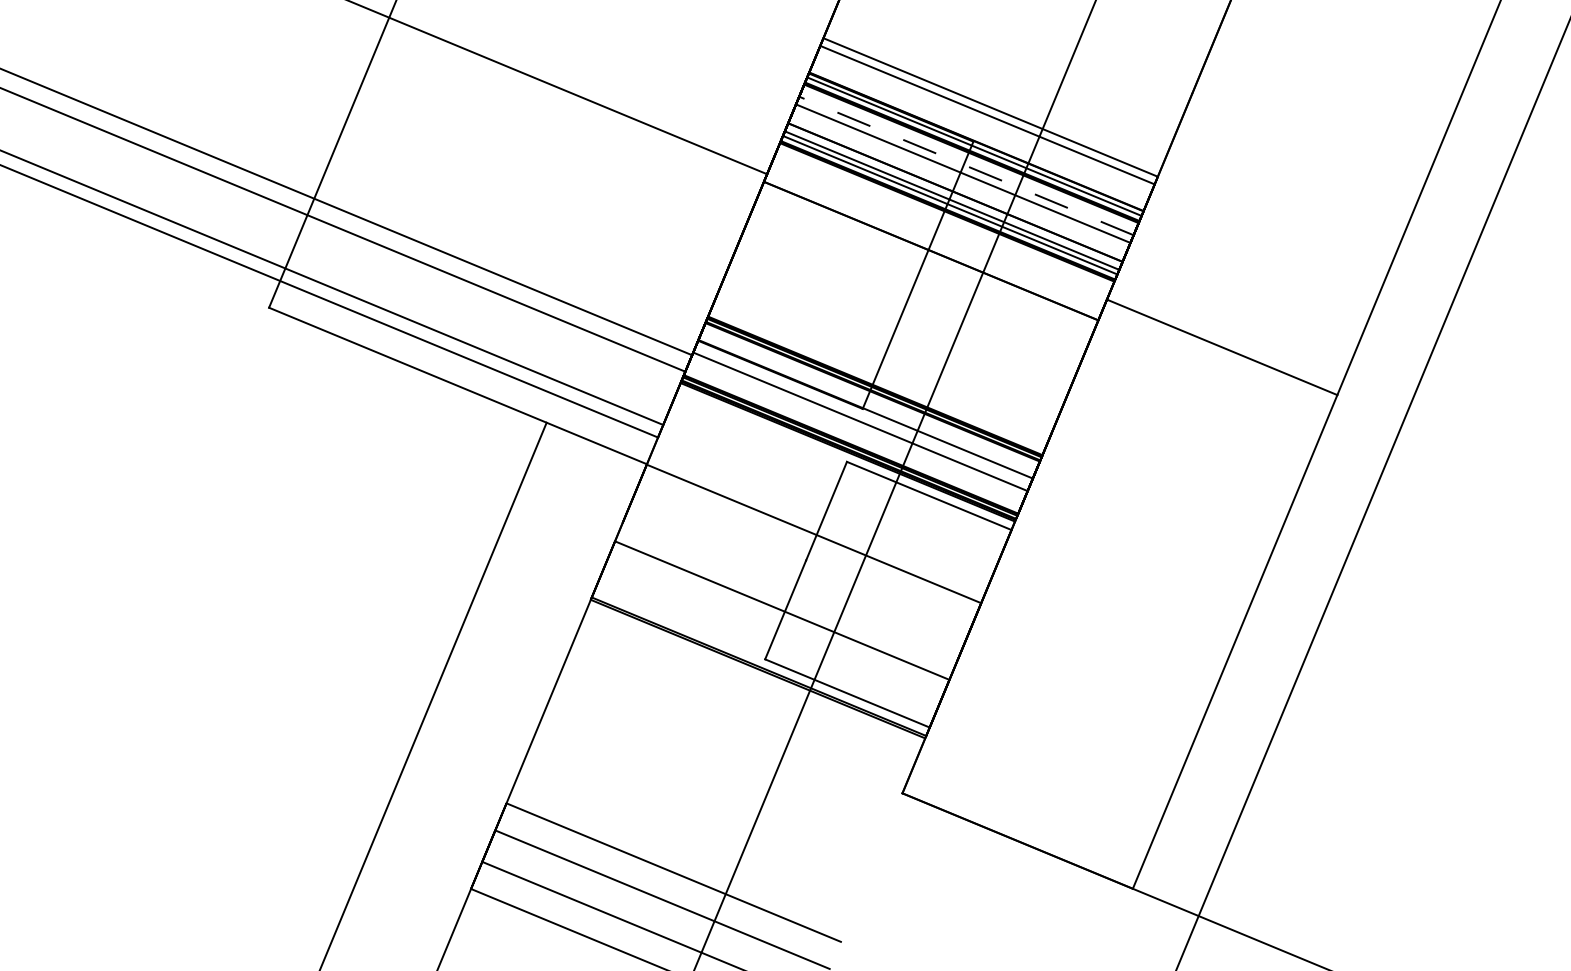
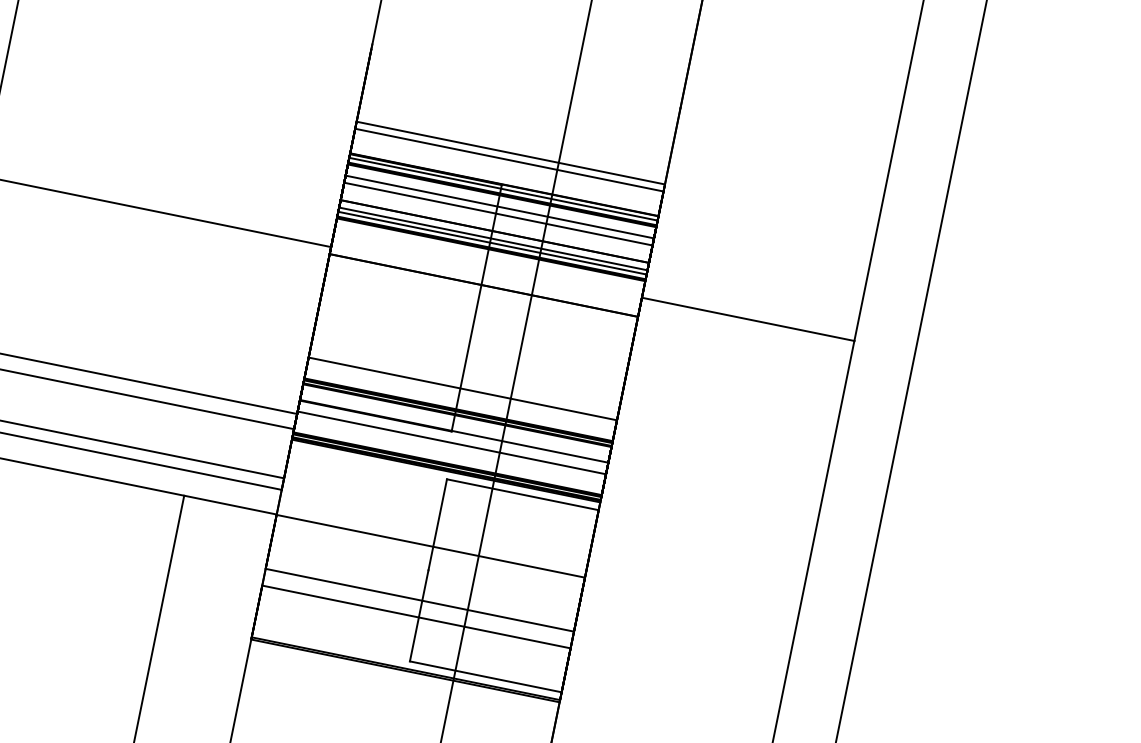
line: (966, 165) -> (499, 206), dashed -> solid
line: (884, 363) -> (462, 389), added
line: (789, 592) -> (419, 600), added

